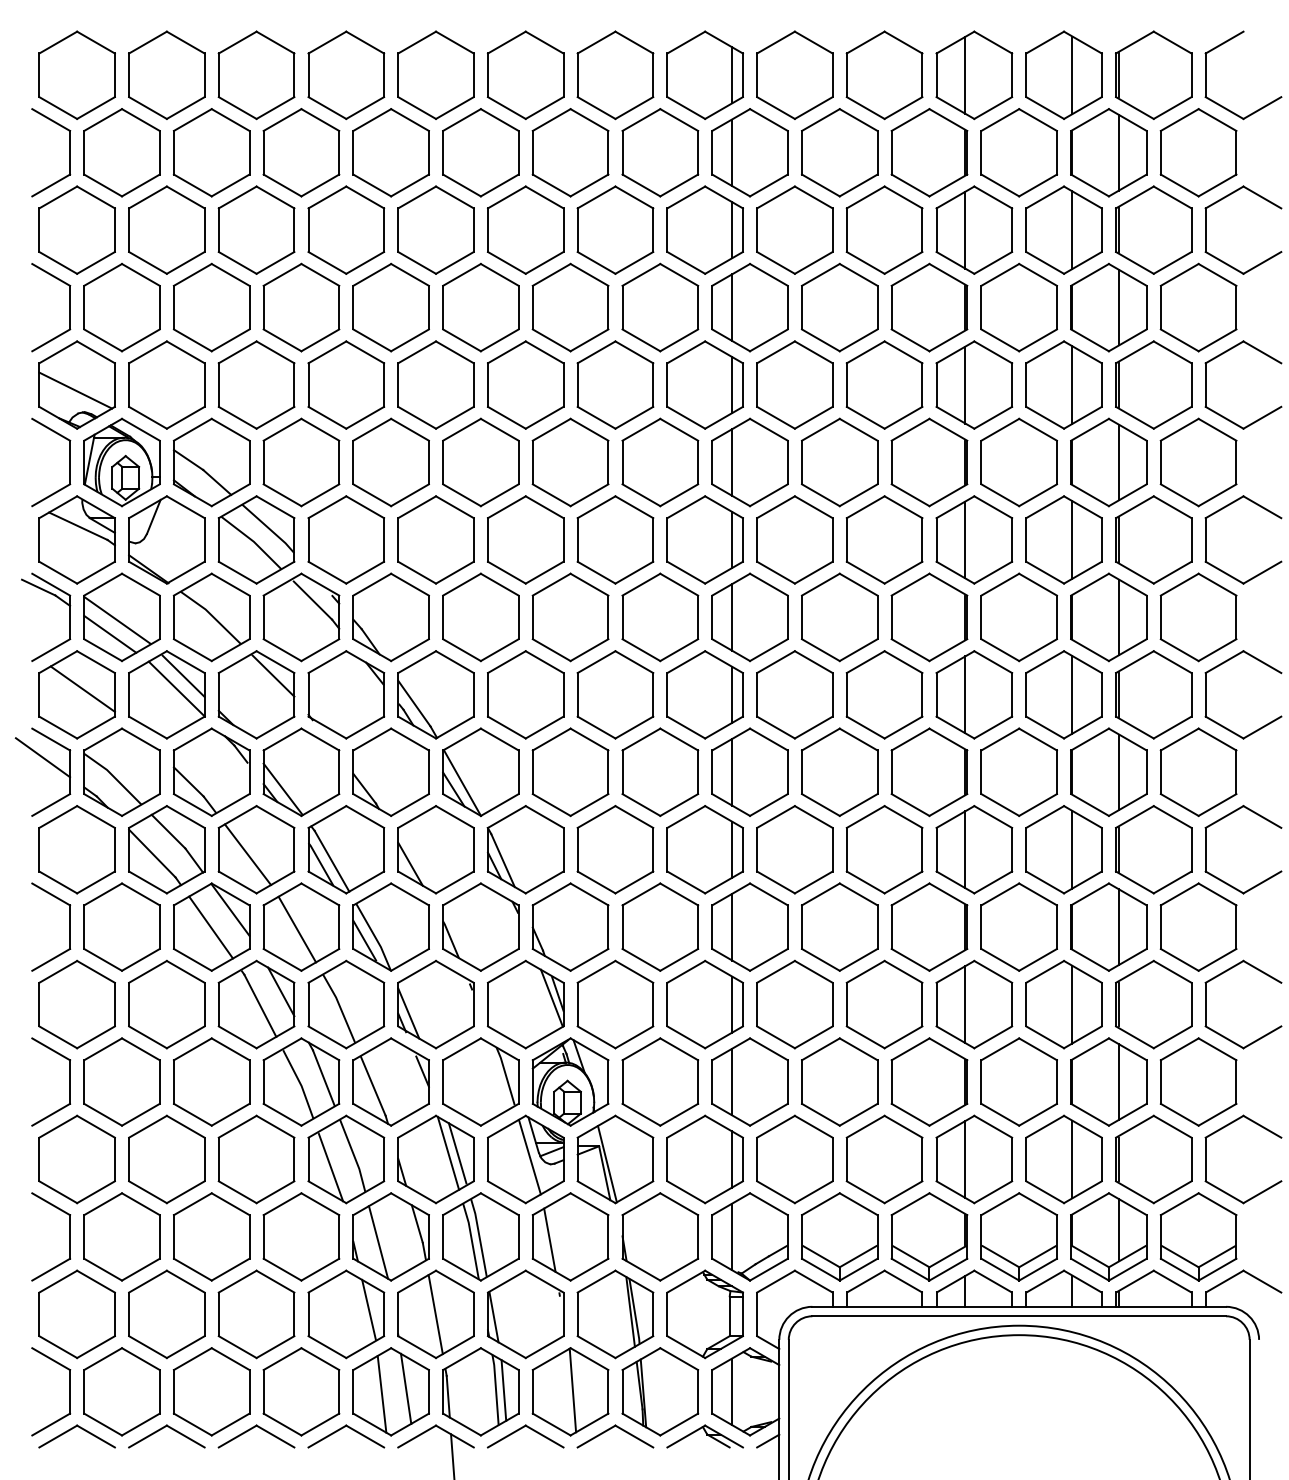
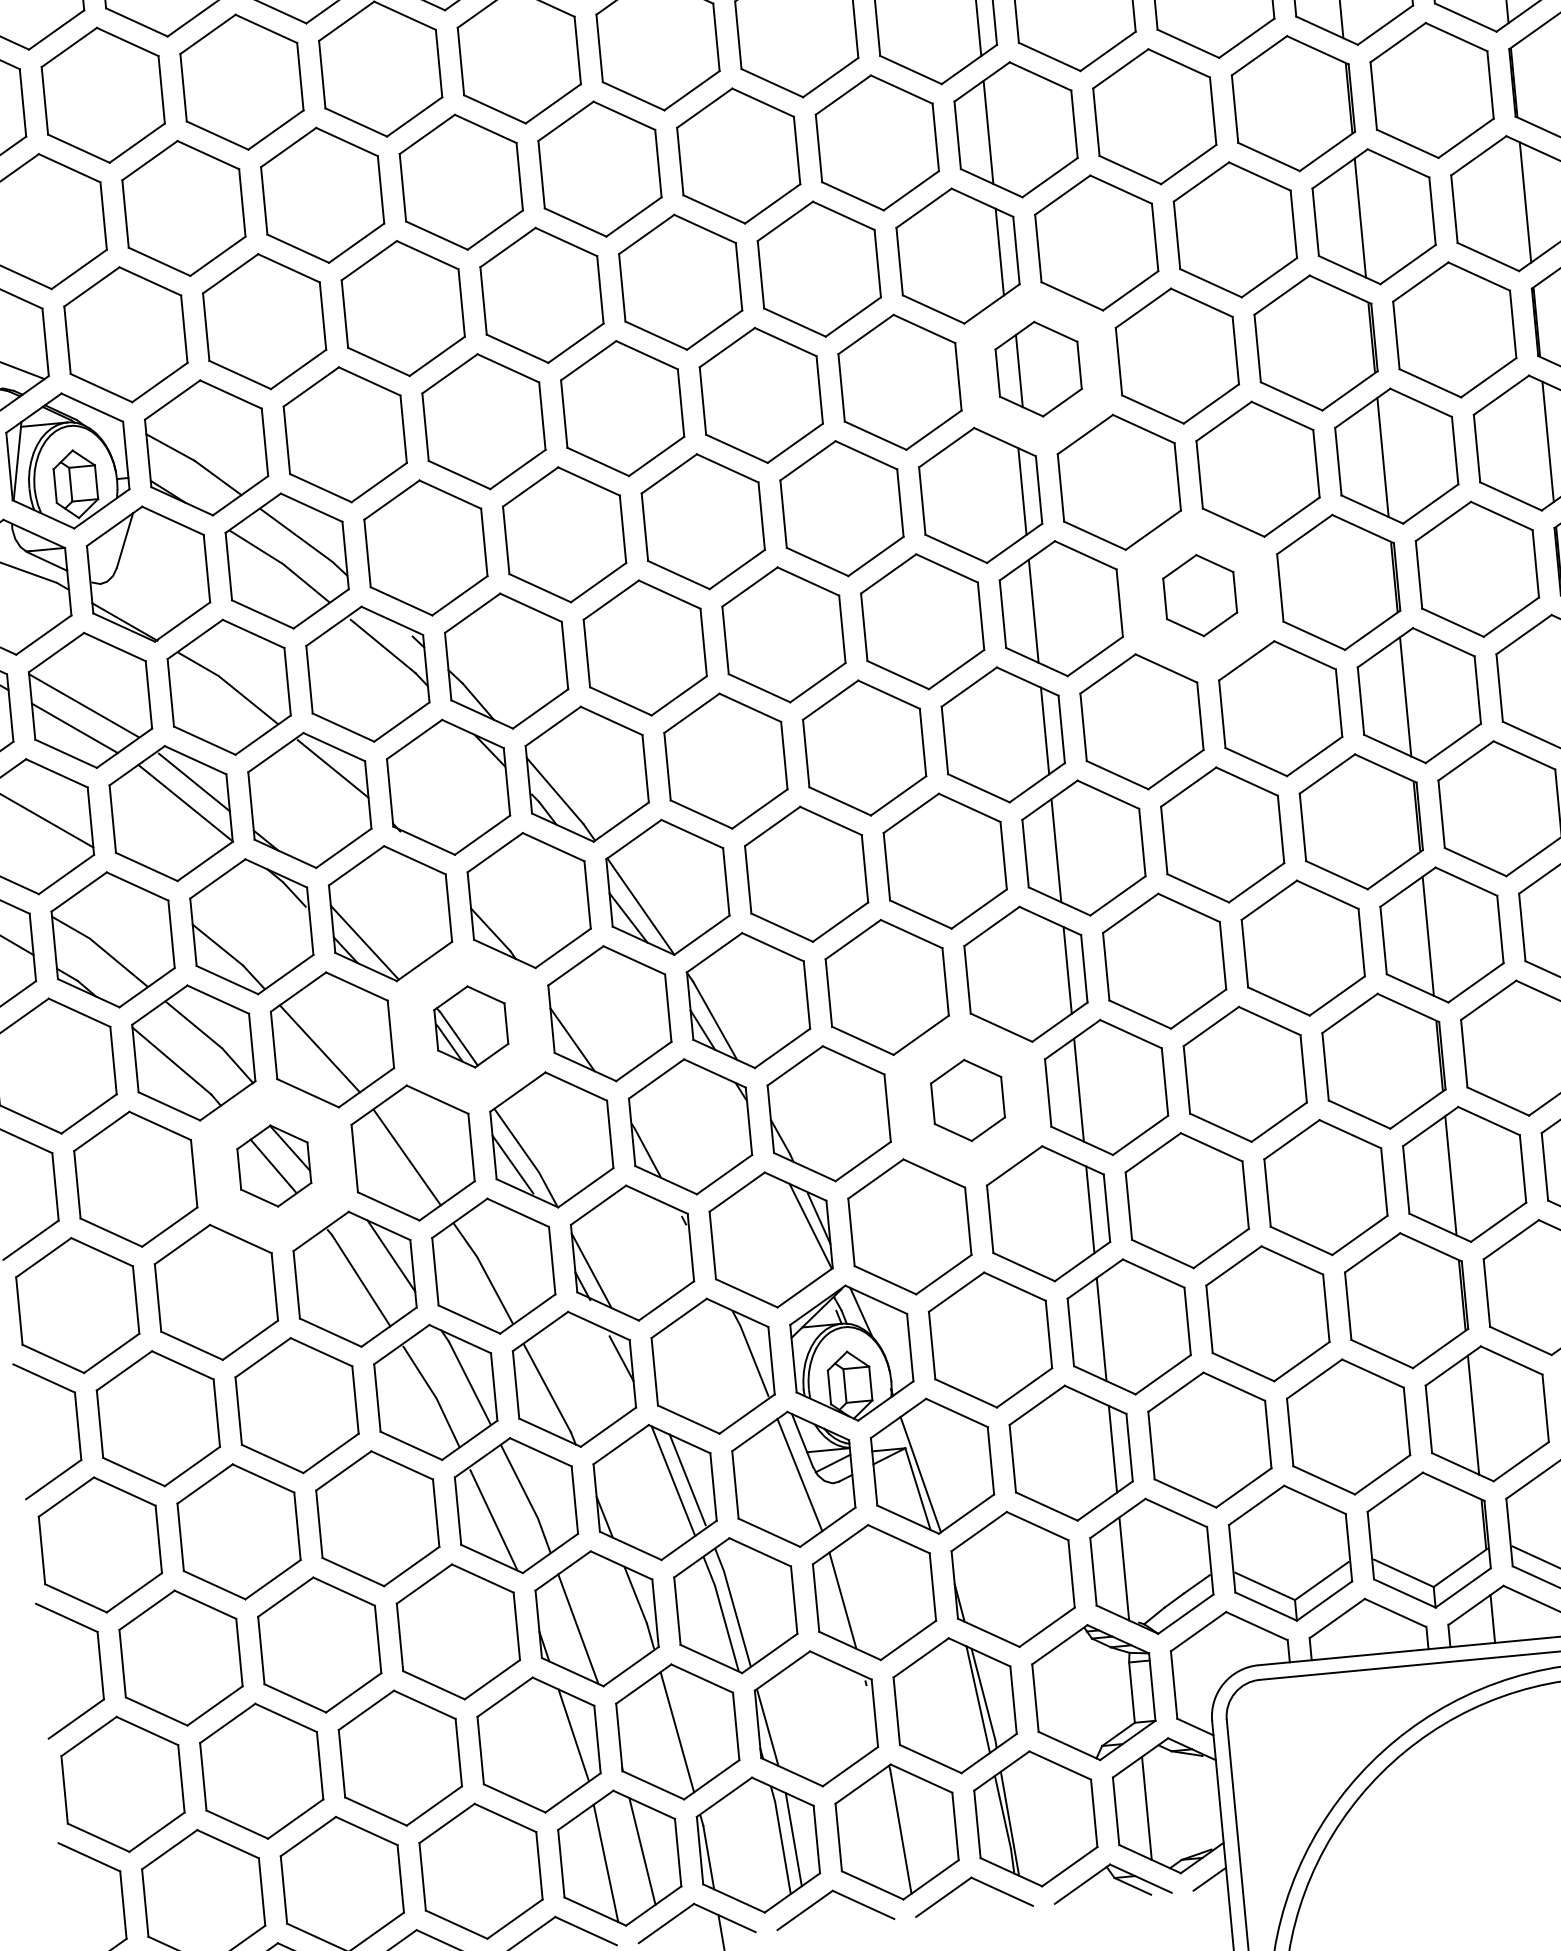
part: (749, 462) -> (1037, 369), size x0.7
part: (839, 617) -> (1199, 595), size x0.6
part: (346, 849) -> (471, 1026), size x0.6
part: (211, 926) -> (274, 1165), size x0.6
part: (660, 926) -> (968, 1099), size x0.6

